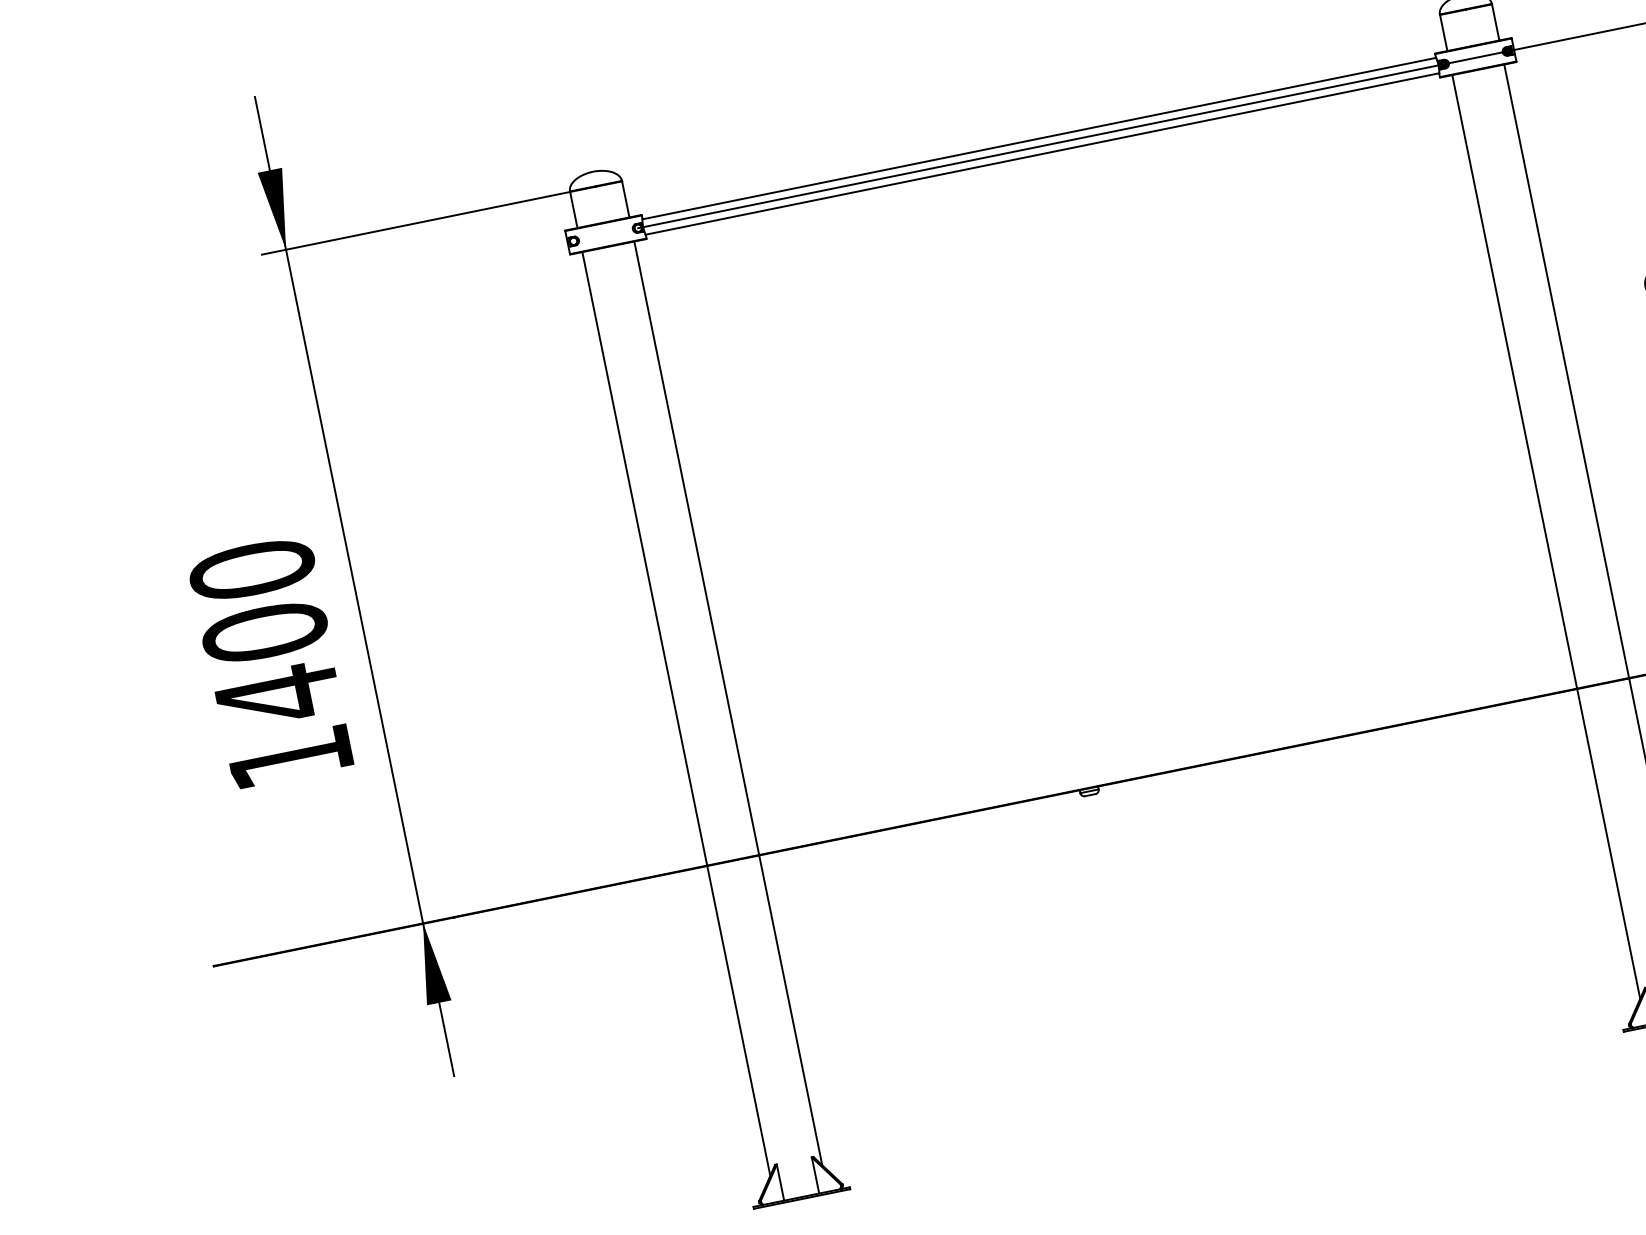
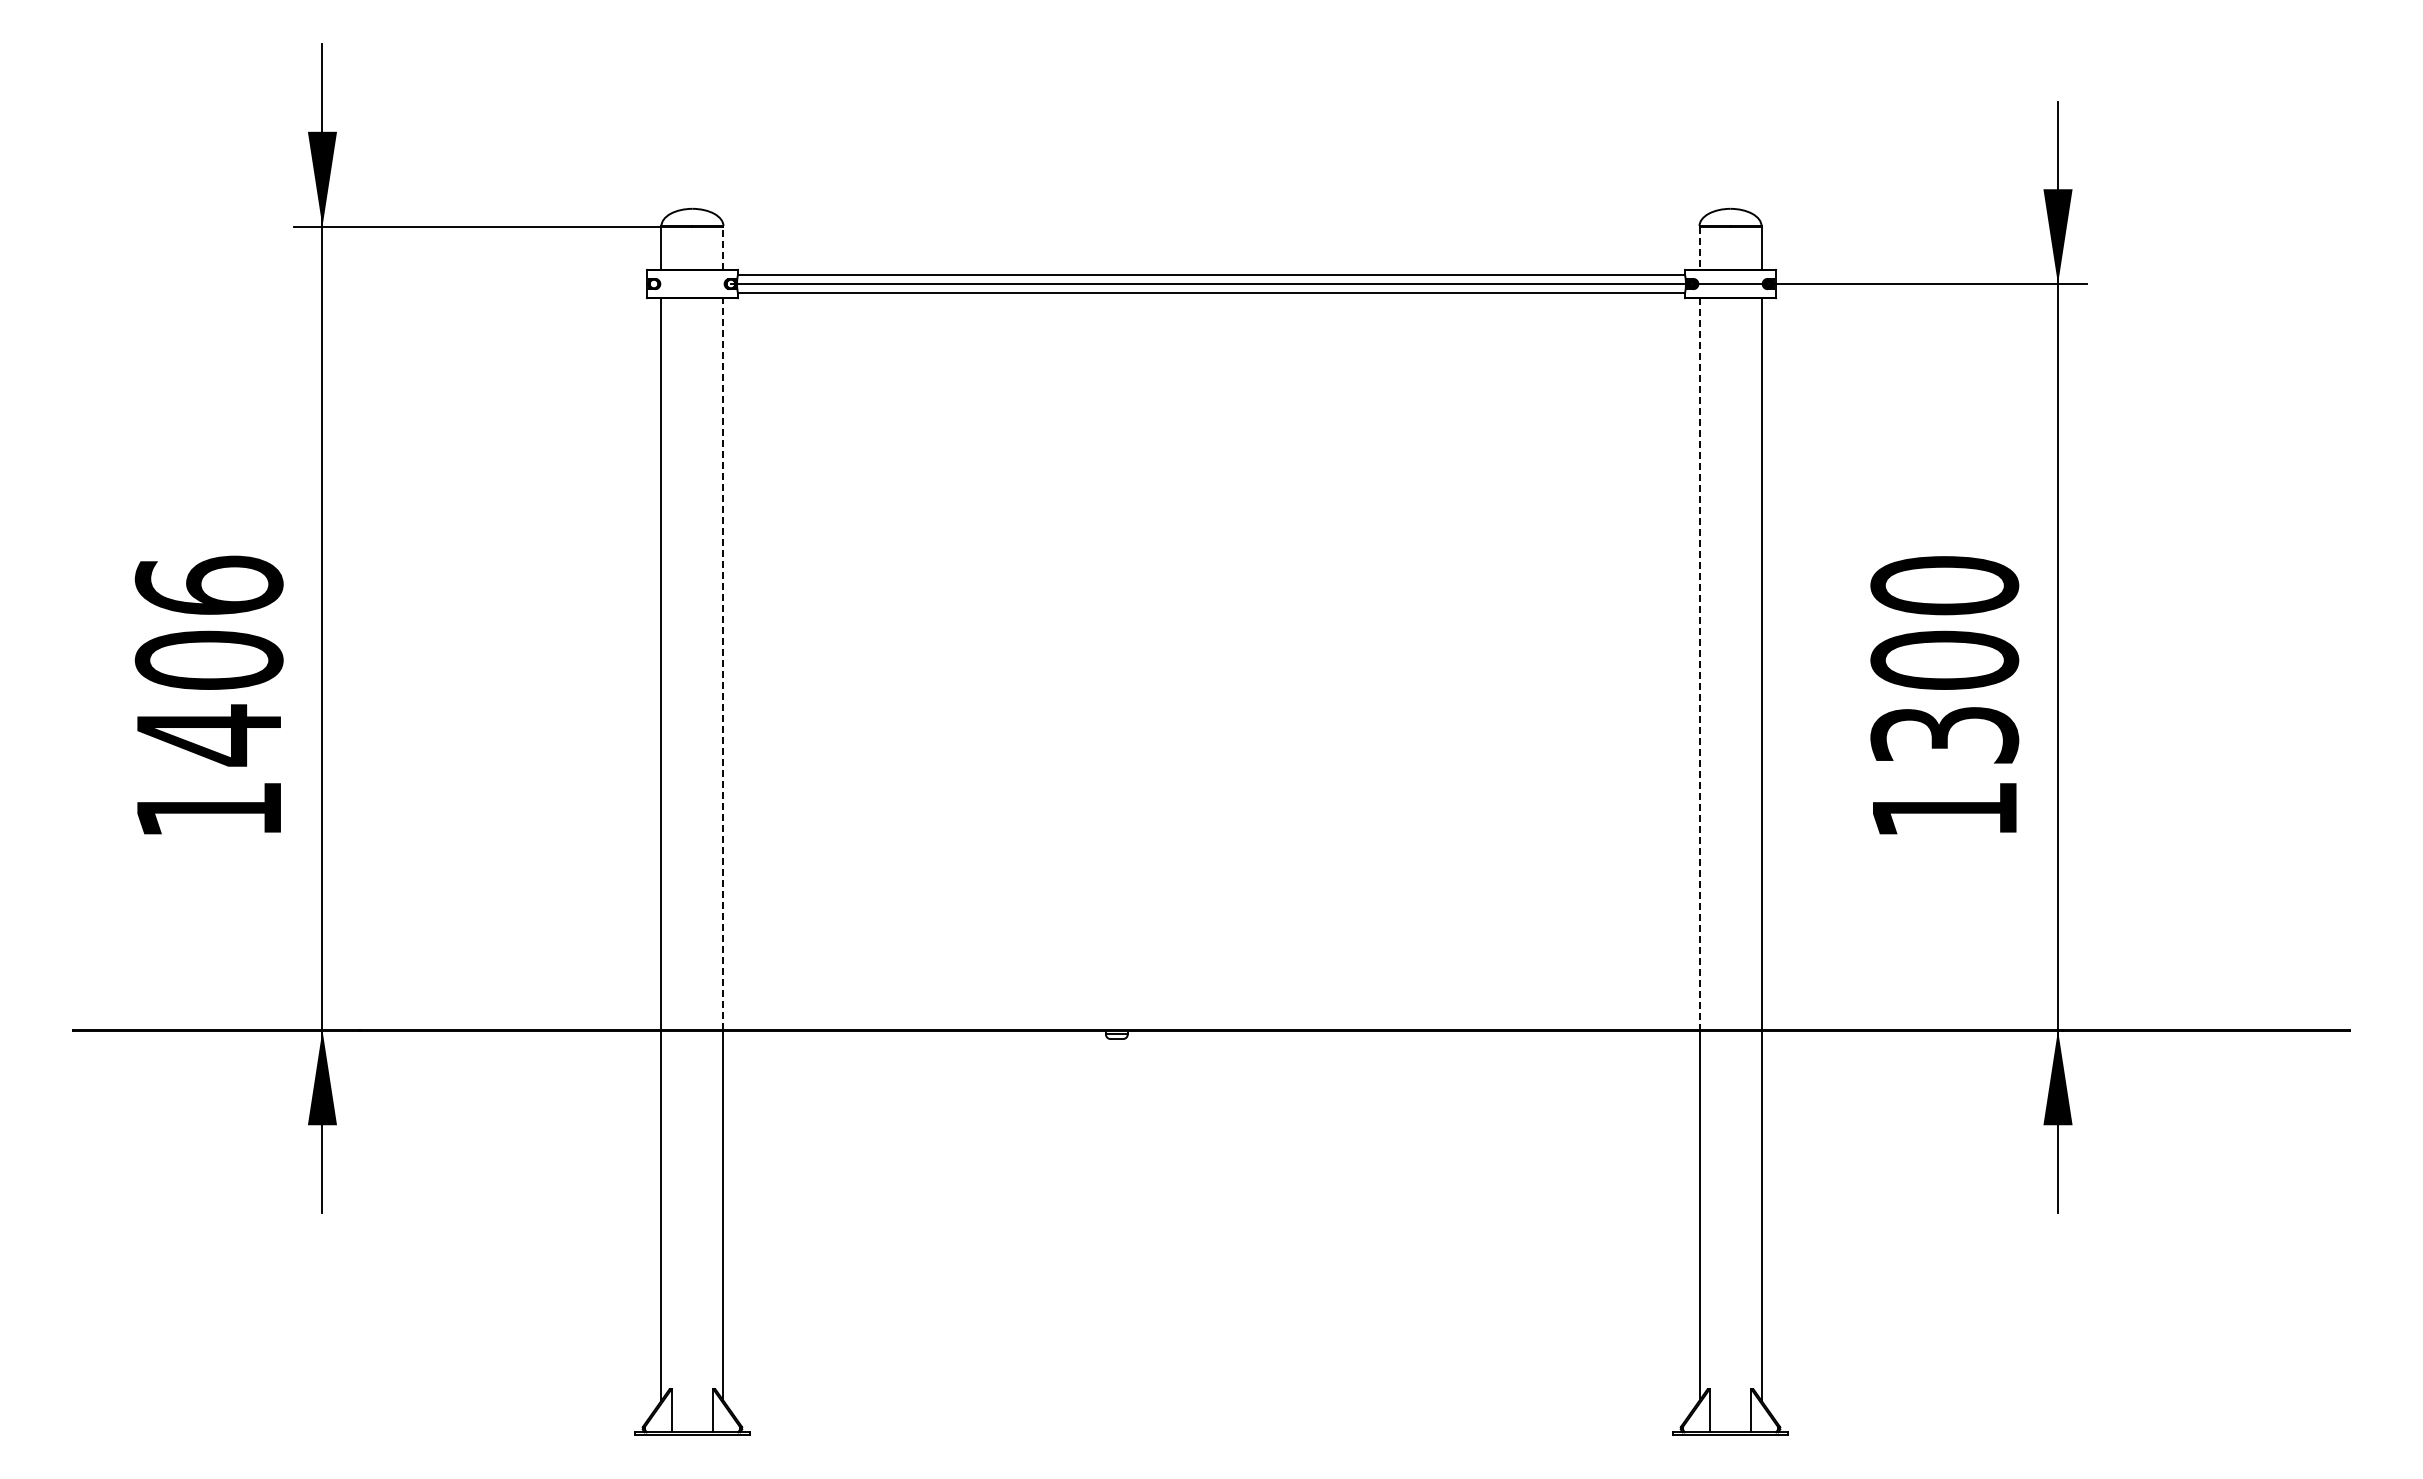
line: (1443, 33) -> (1699, 248), solid -> dashed
line: (625, 199) -> (723, 248), solid -> dashed
line: (1514, 381) -> (1699, 664), solid -> dashed
line: (696, 547) -> (723, 663), solid -> dashed
text: (251, 569) -> (208, 585), 1400 -> 1406

